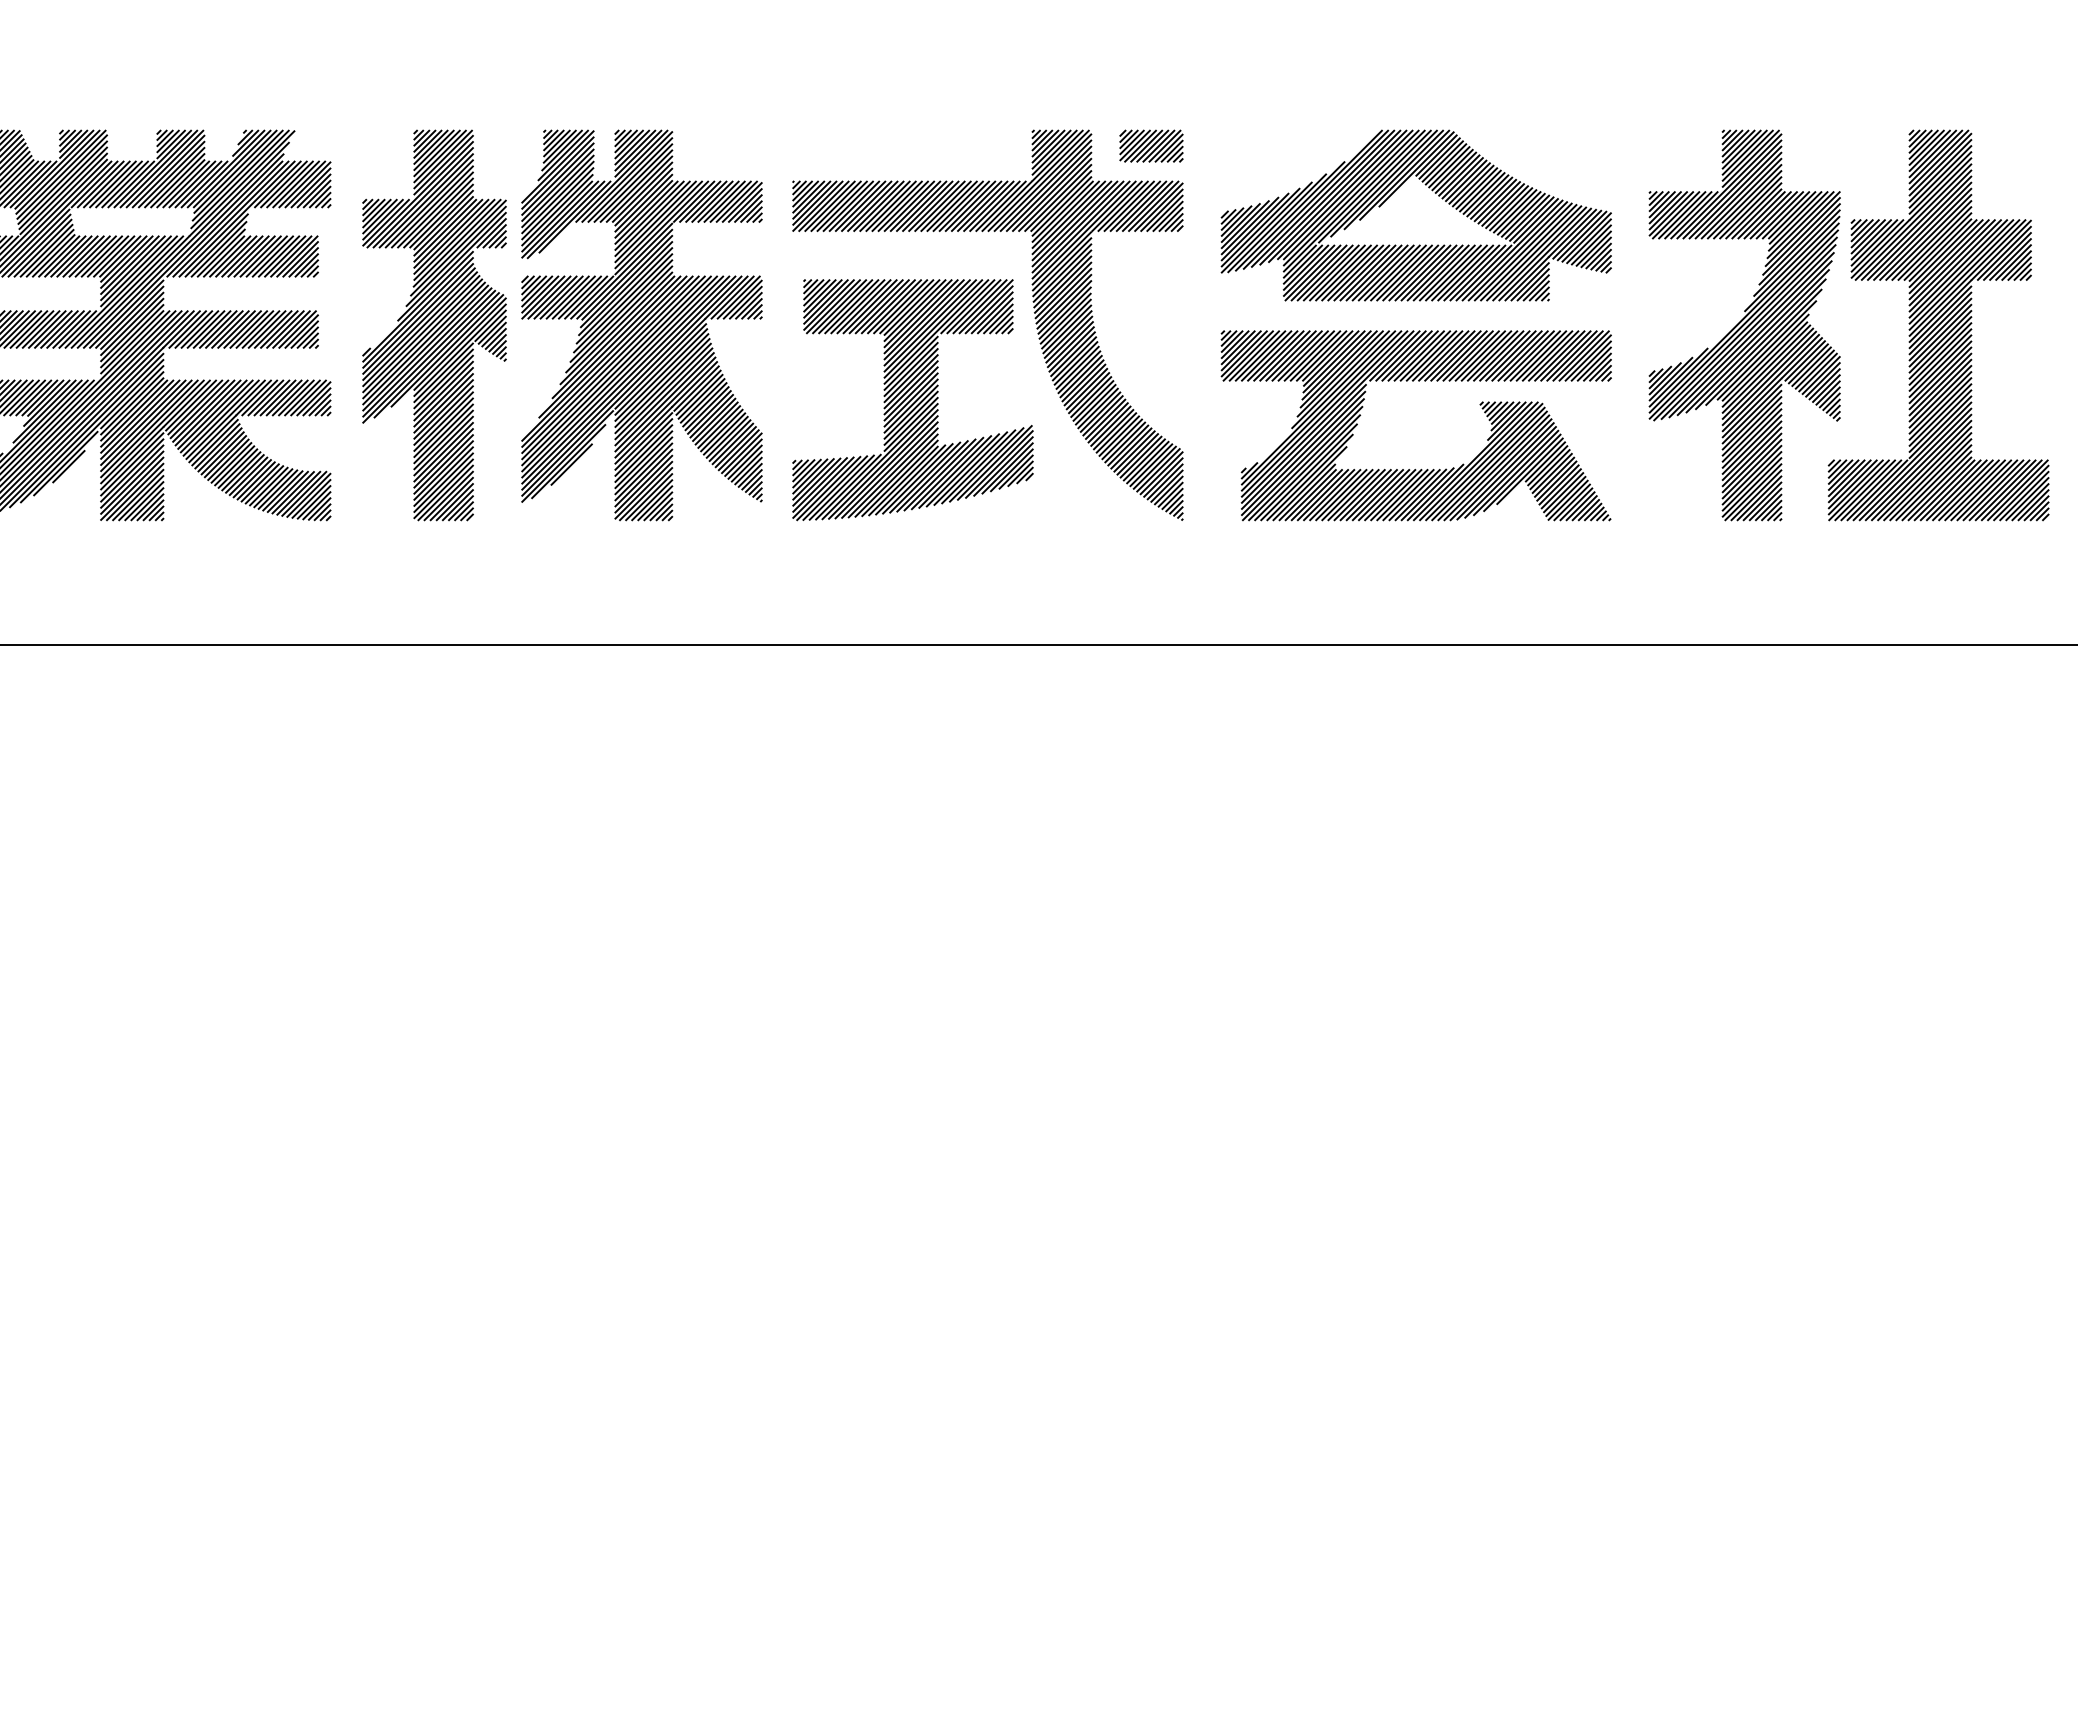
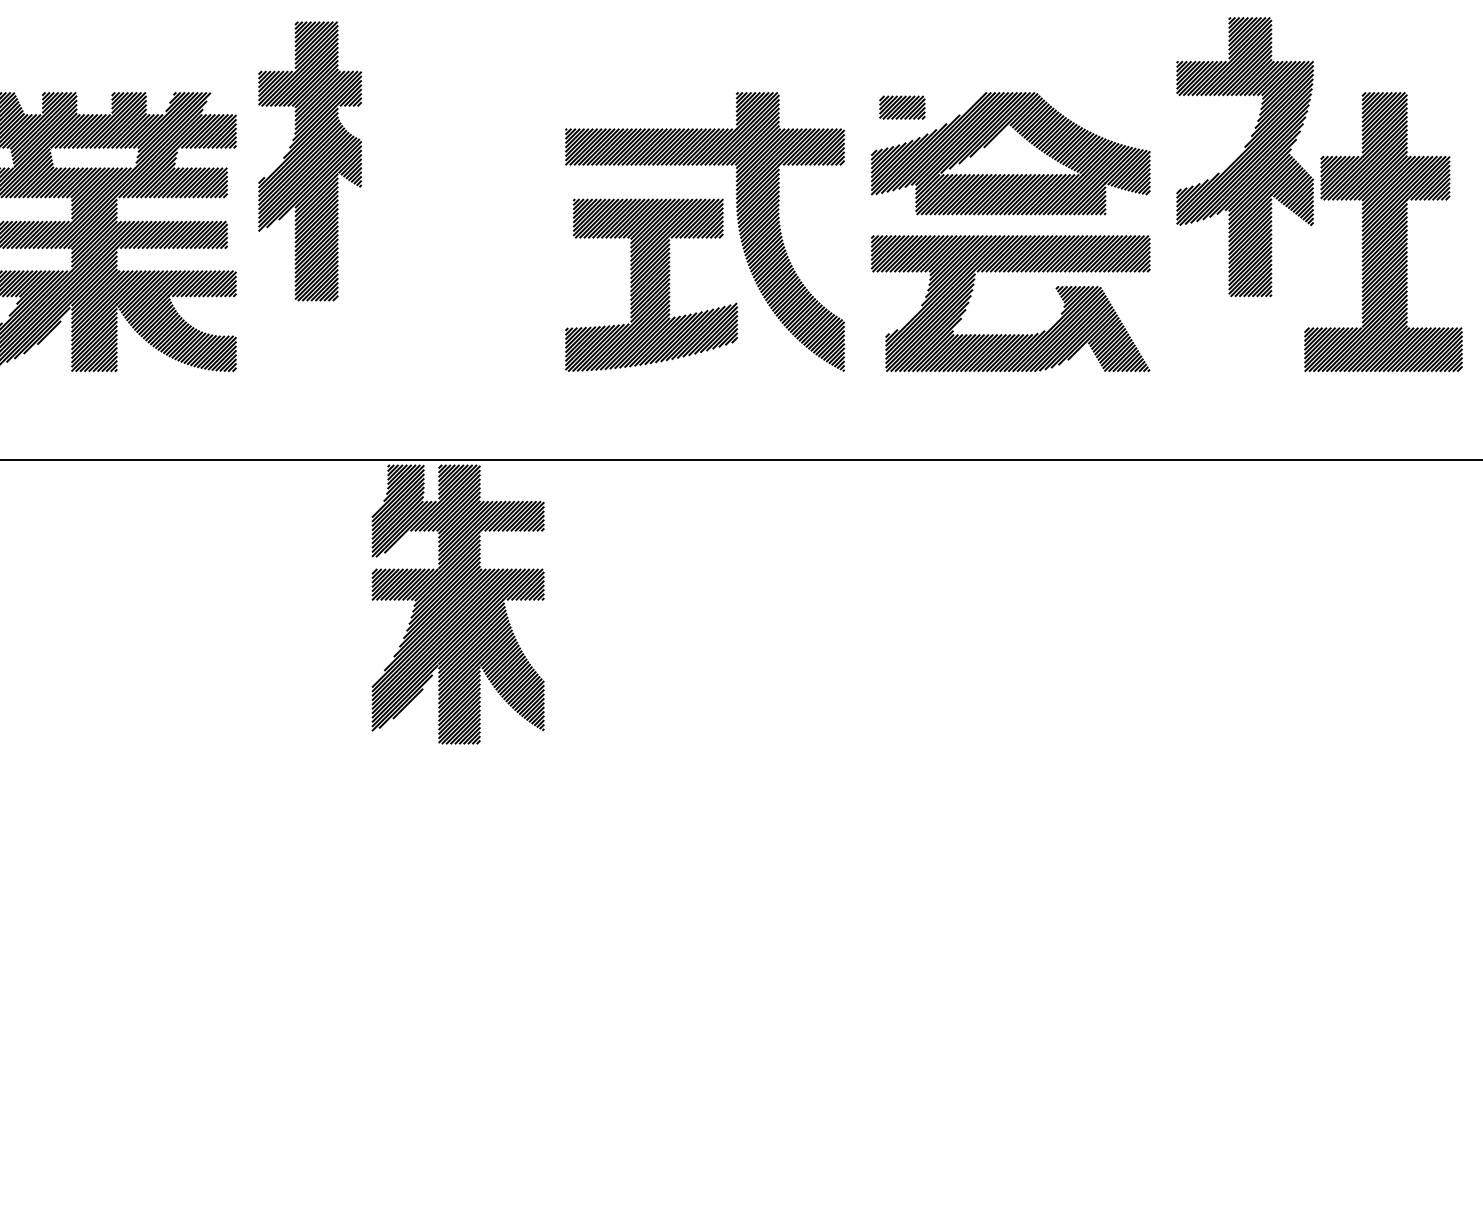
part: (1151, 145) -> (902, 107), moved
part: (434, 325) -> (310, 161), moved
part: (641, 325) -> (457, 604), moved
part: (1744, 325) -> (1244, 157), moved

